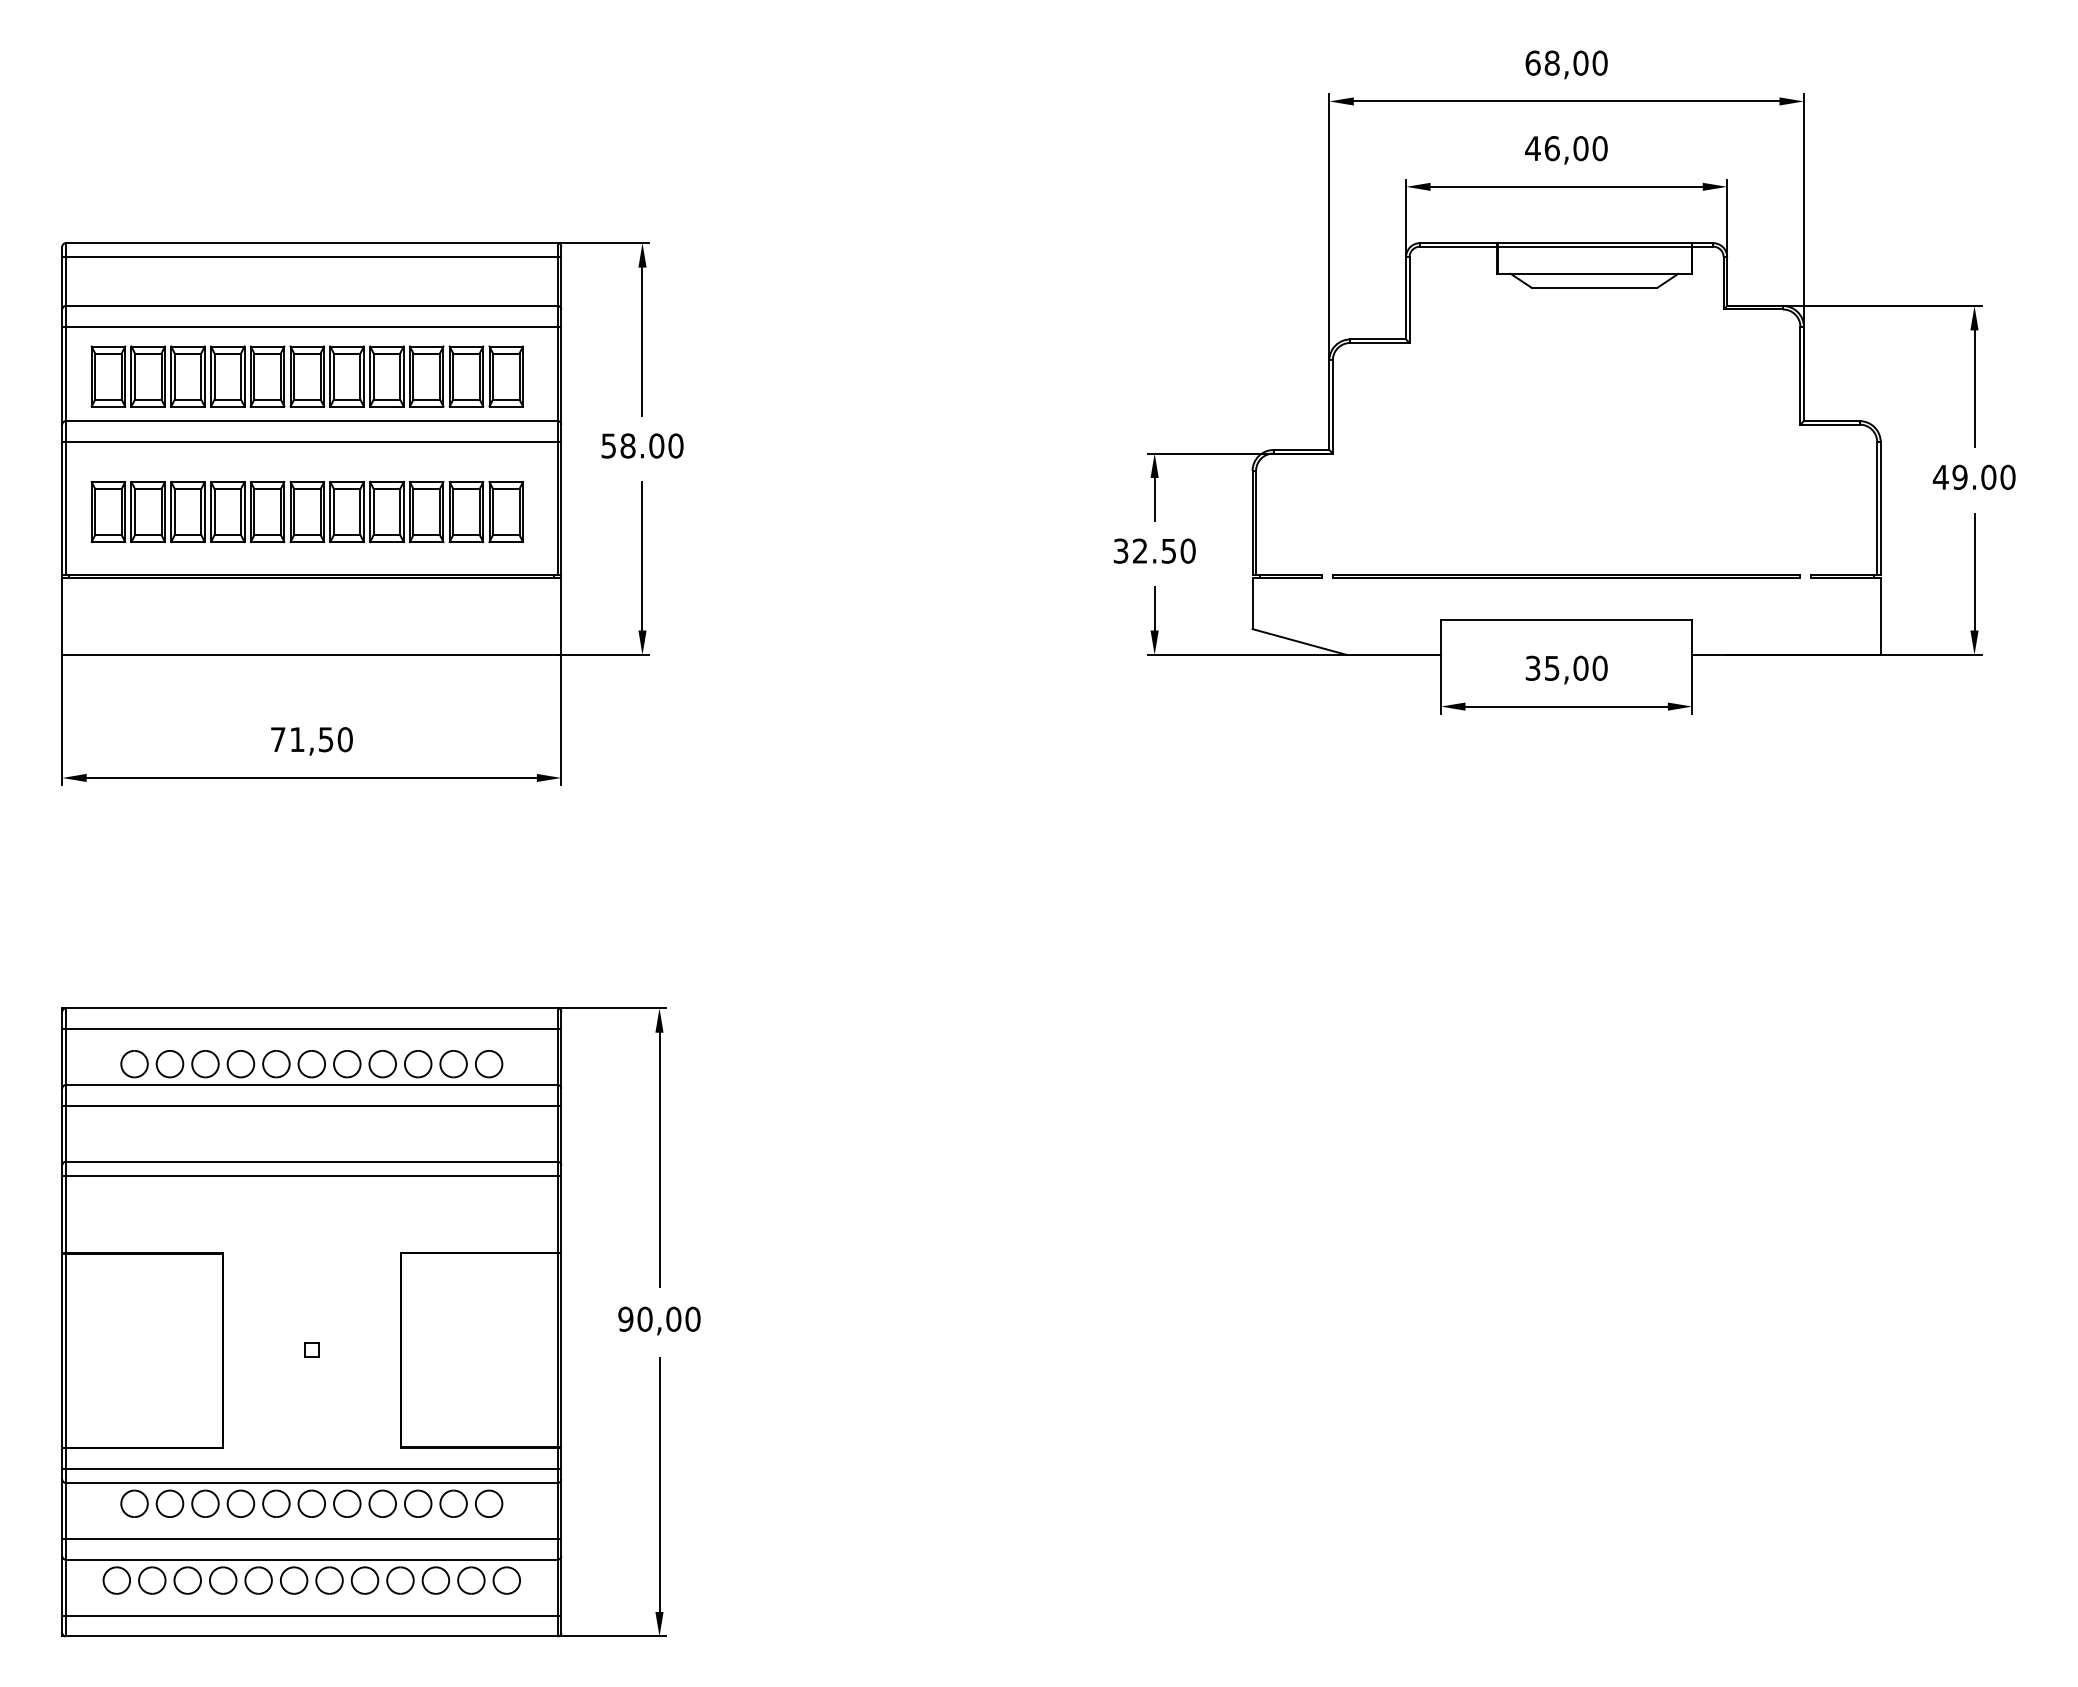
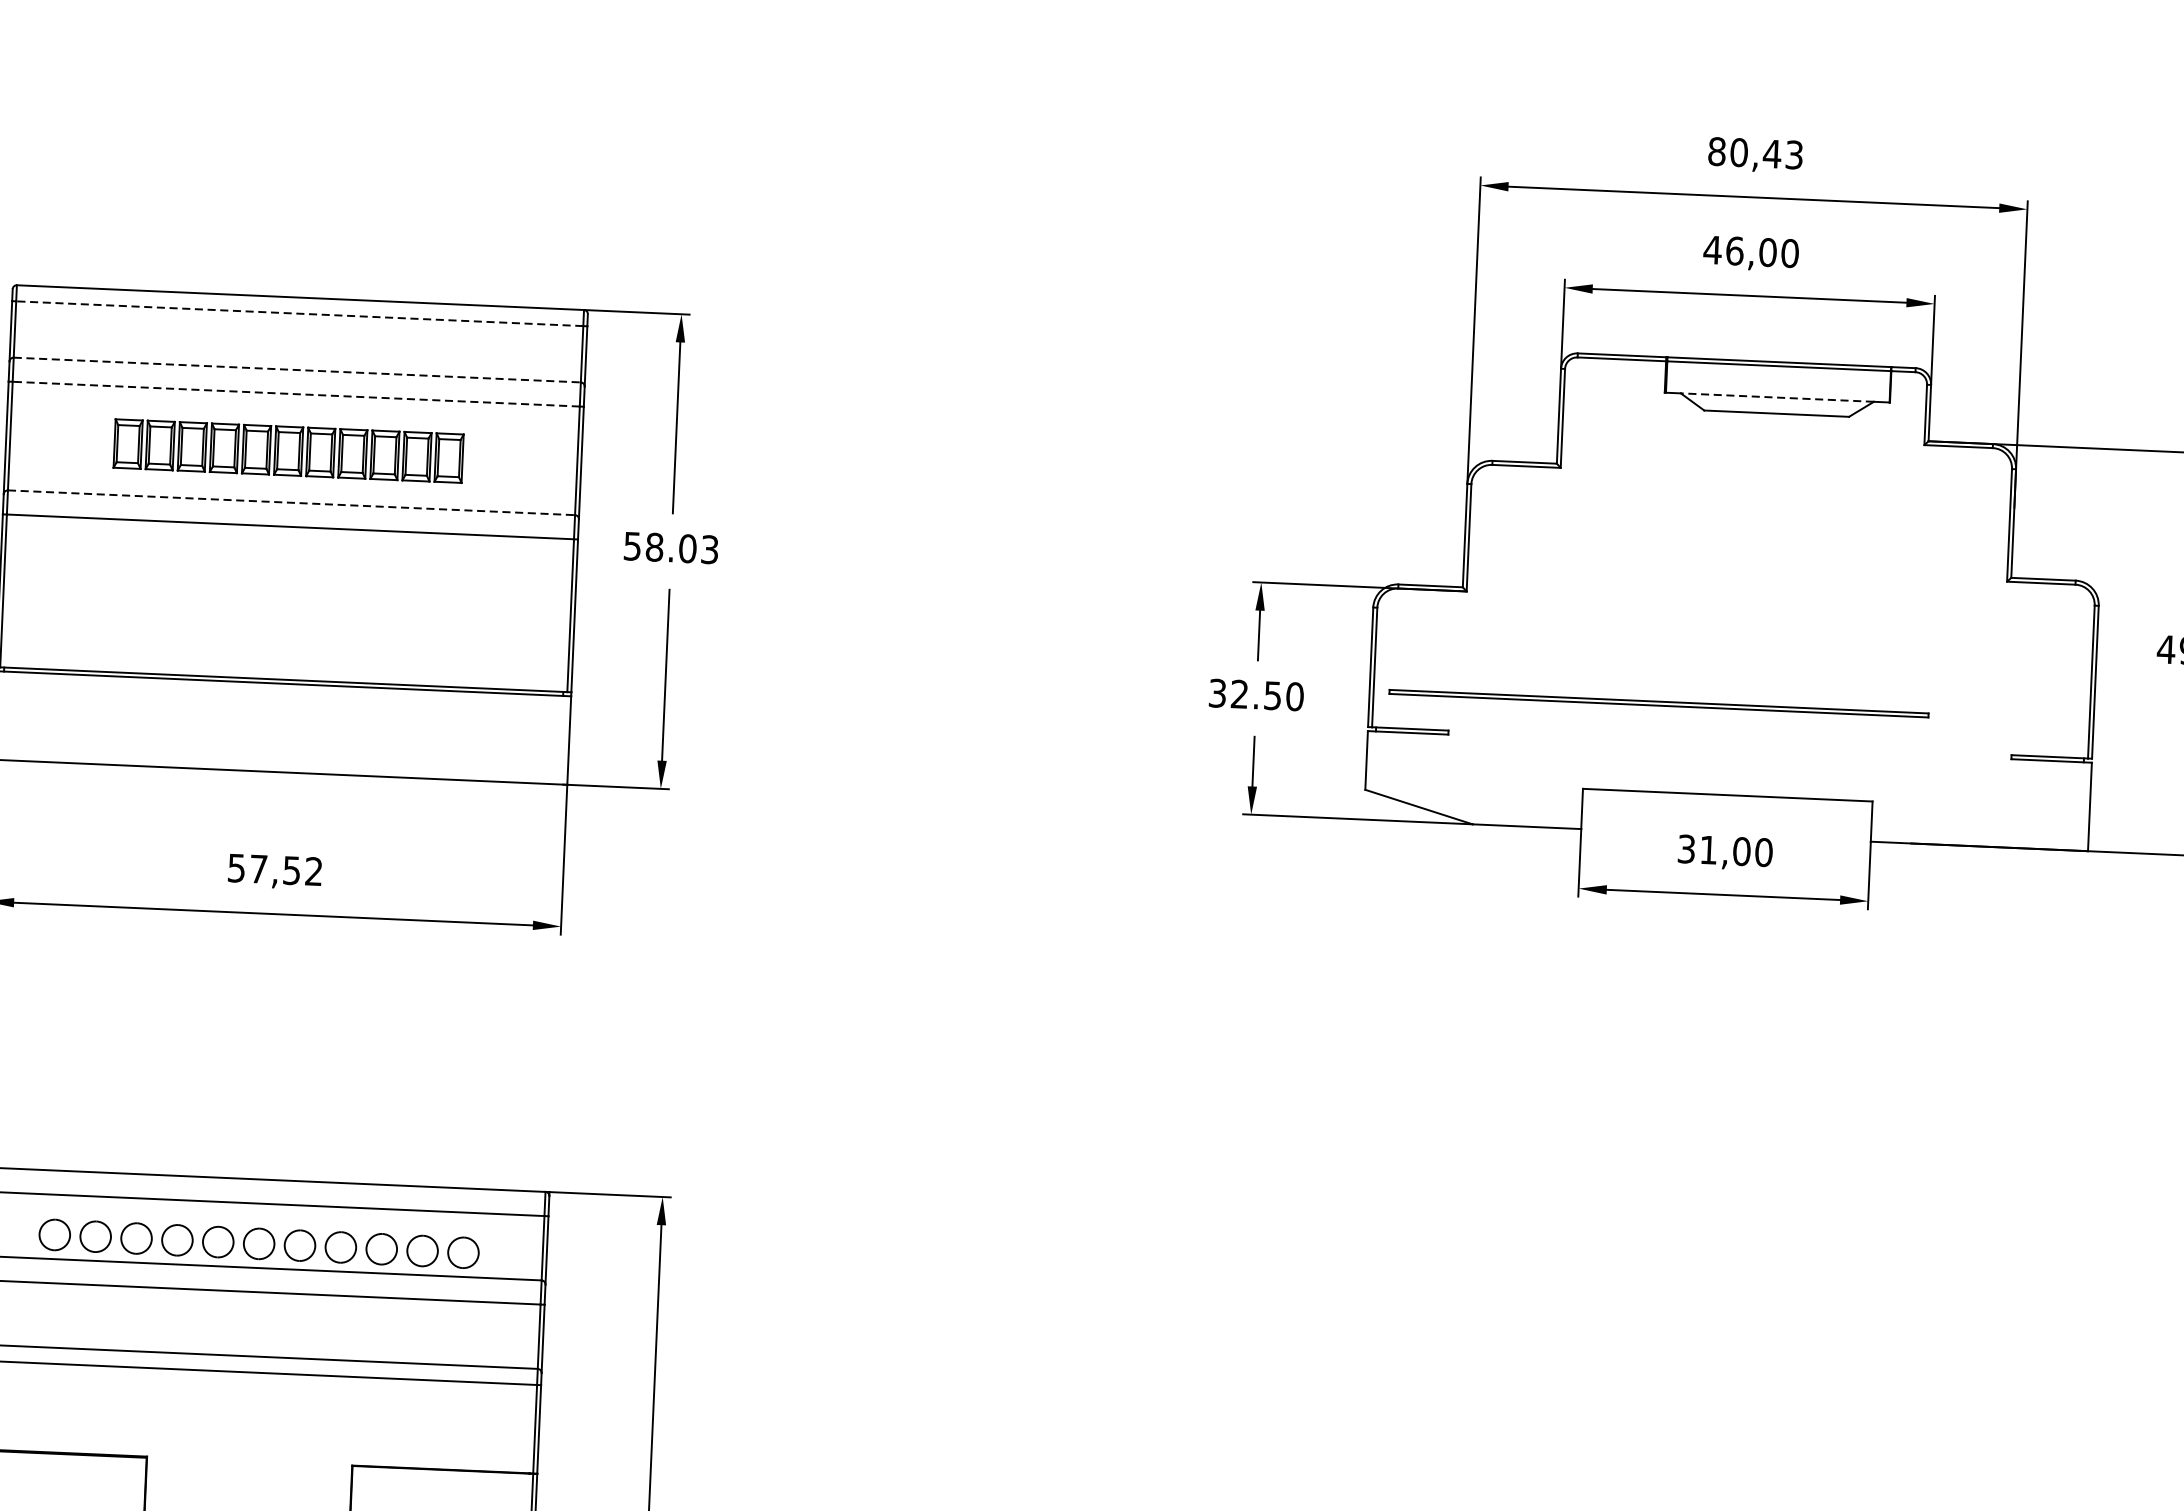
text: (1566, 62) -> (1755, 152), 68,00 -> 80,43
line: (311, 257) -> (299, 314), solid -> dashed
line: (1594, 273) -> (1777, 397), solid -> dashed
line: (312, 305) -> (298, 369), solid -> dashed
line: (311, 326) -> (295, 393), solid -> dashed
part: (307, 376) -> (288, 451), size x0.7
line: (312, 421) -> (292, 503), solid -> dashed
text: (675, 445) -> (709, 549), 58.00 -> 58.03
part: (307, 512) -> (281, 607), removed
line: (1566, 575) -> (1658, 702), moved
text: (1552, 668) -> (1709, 850), 35,00 -> 31,00
text: (311, 739) -> (275, 869), 71,50 -> 57,52

